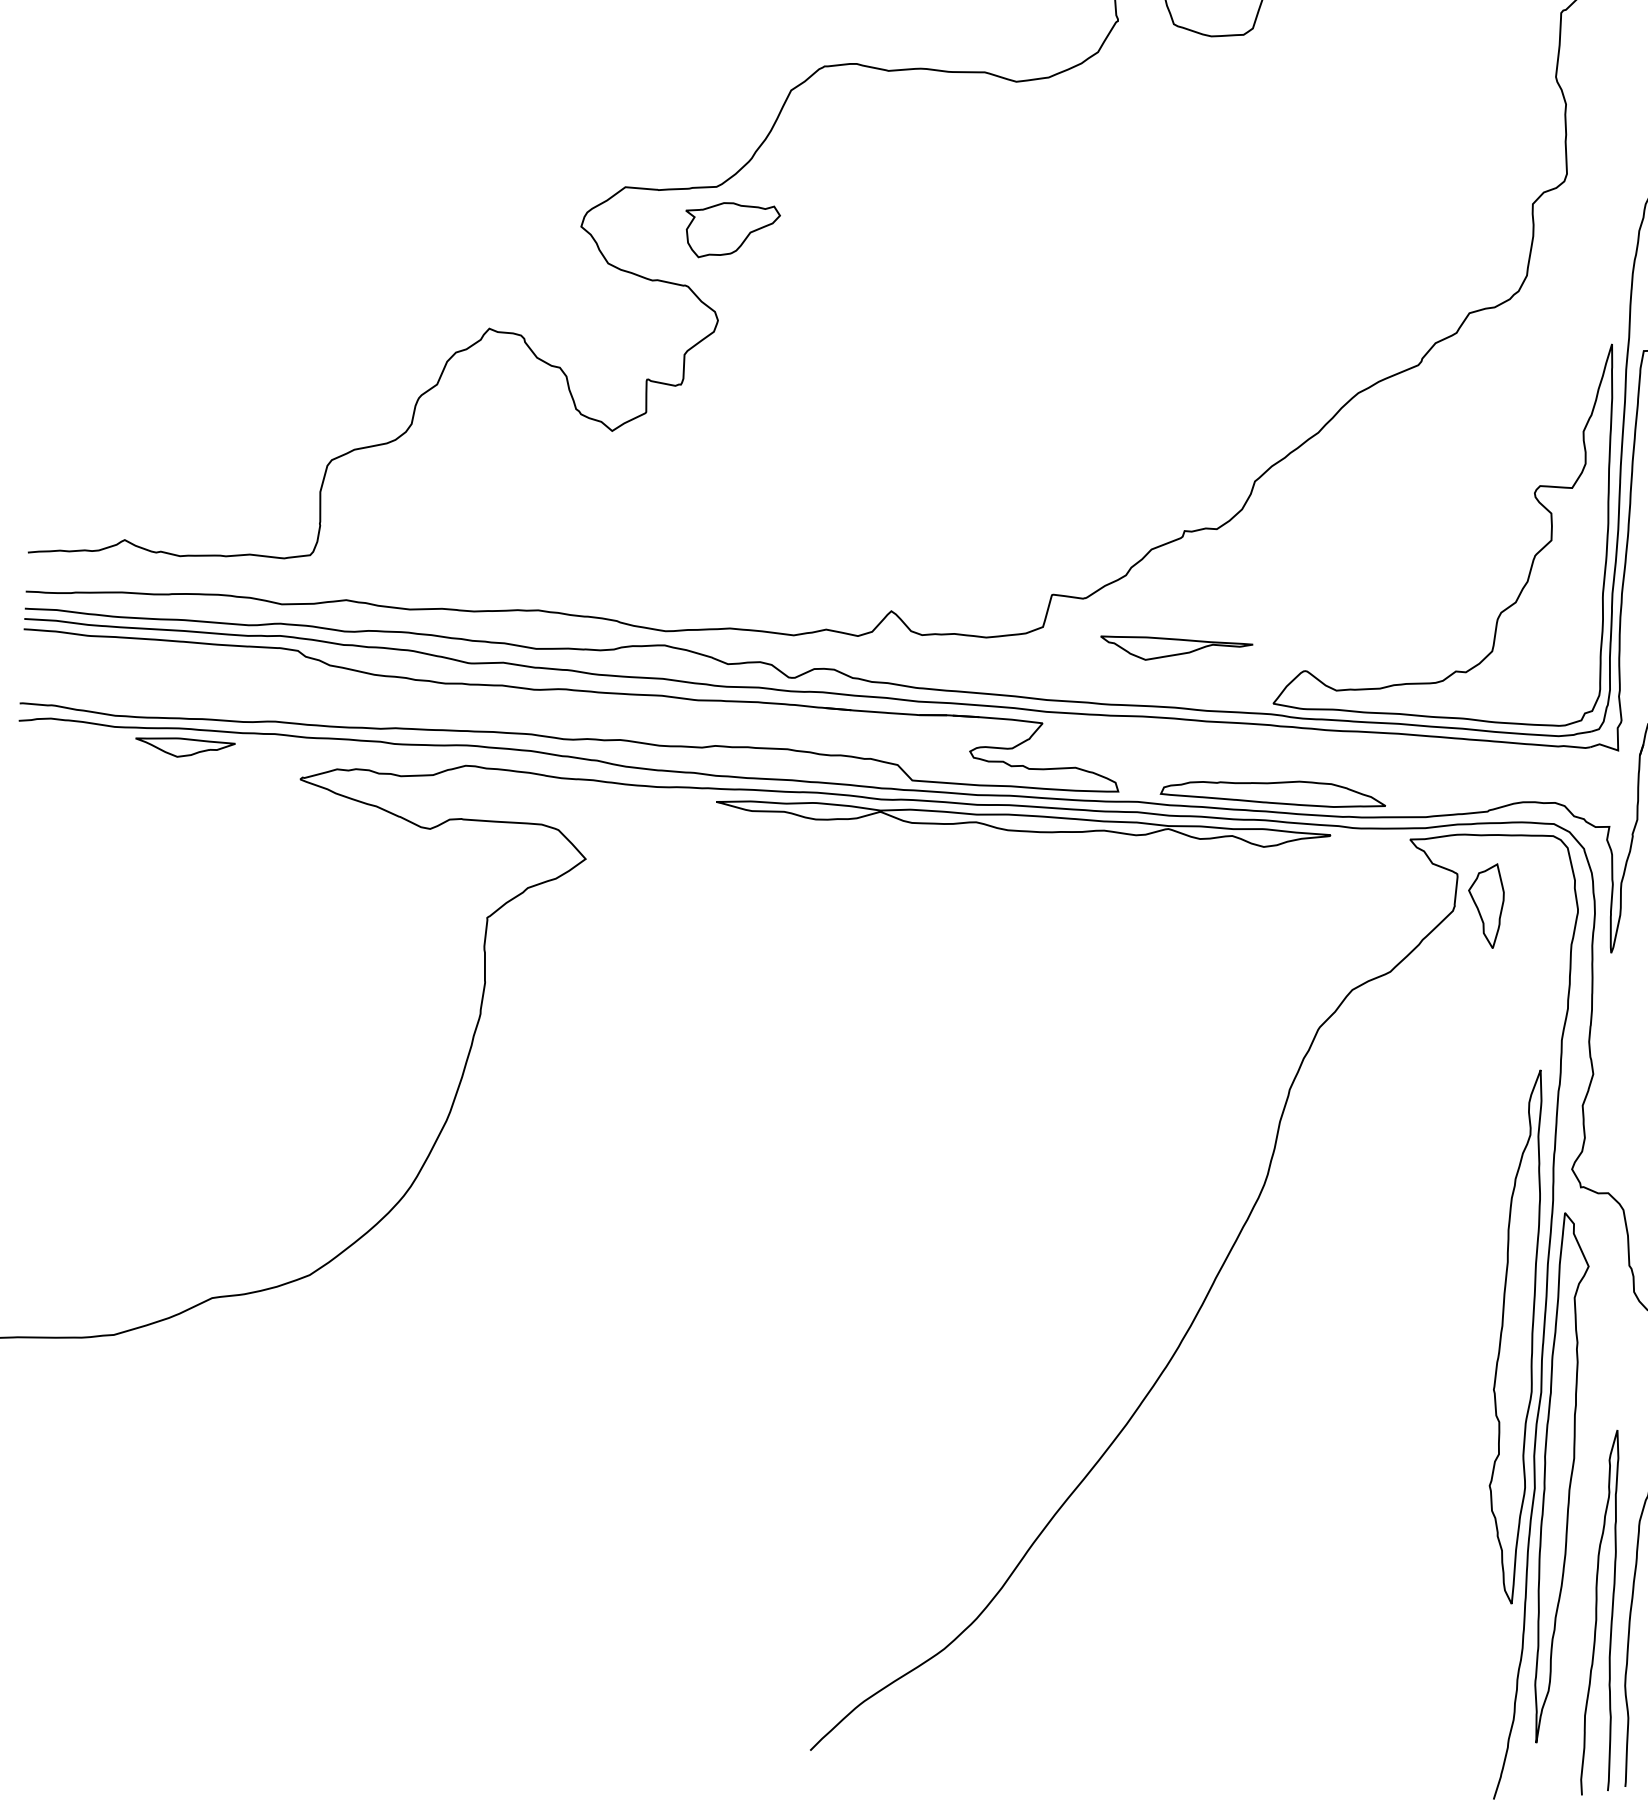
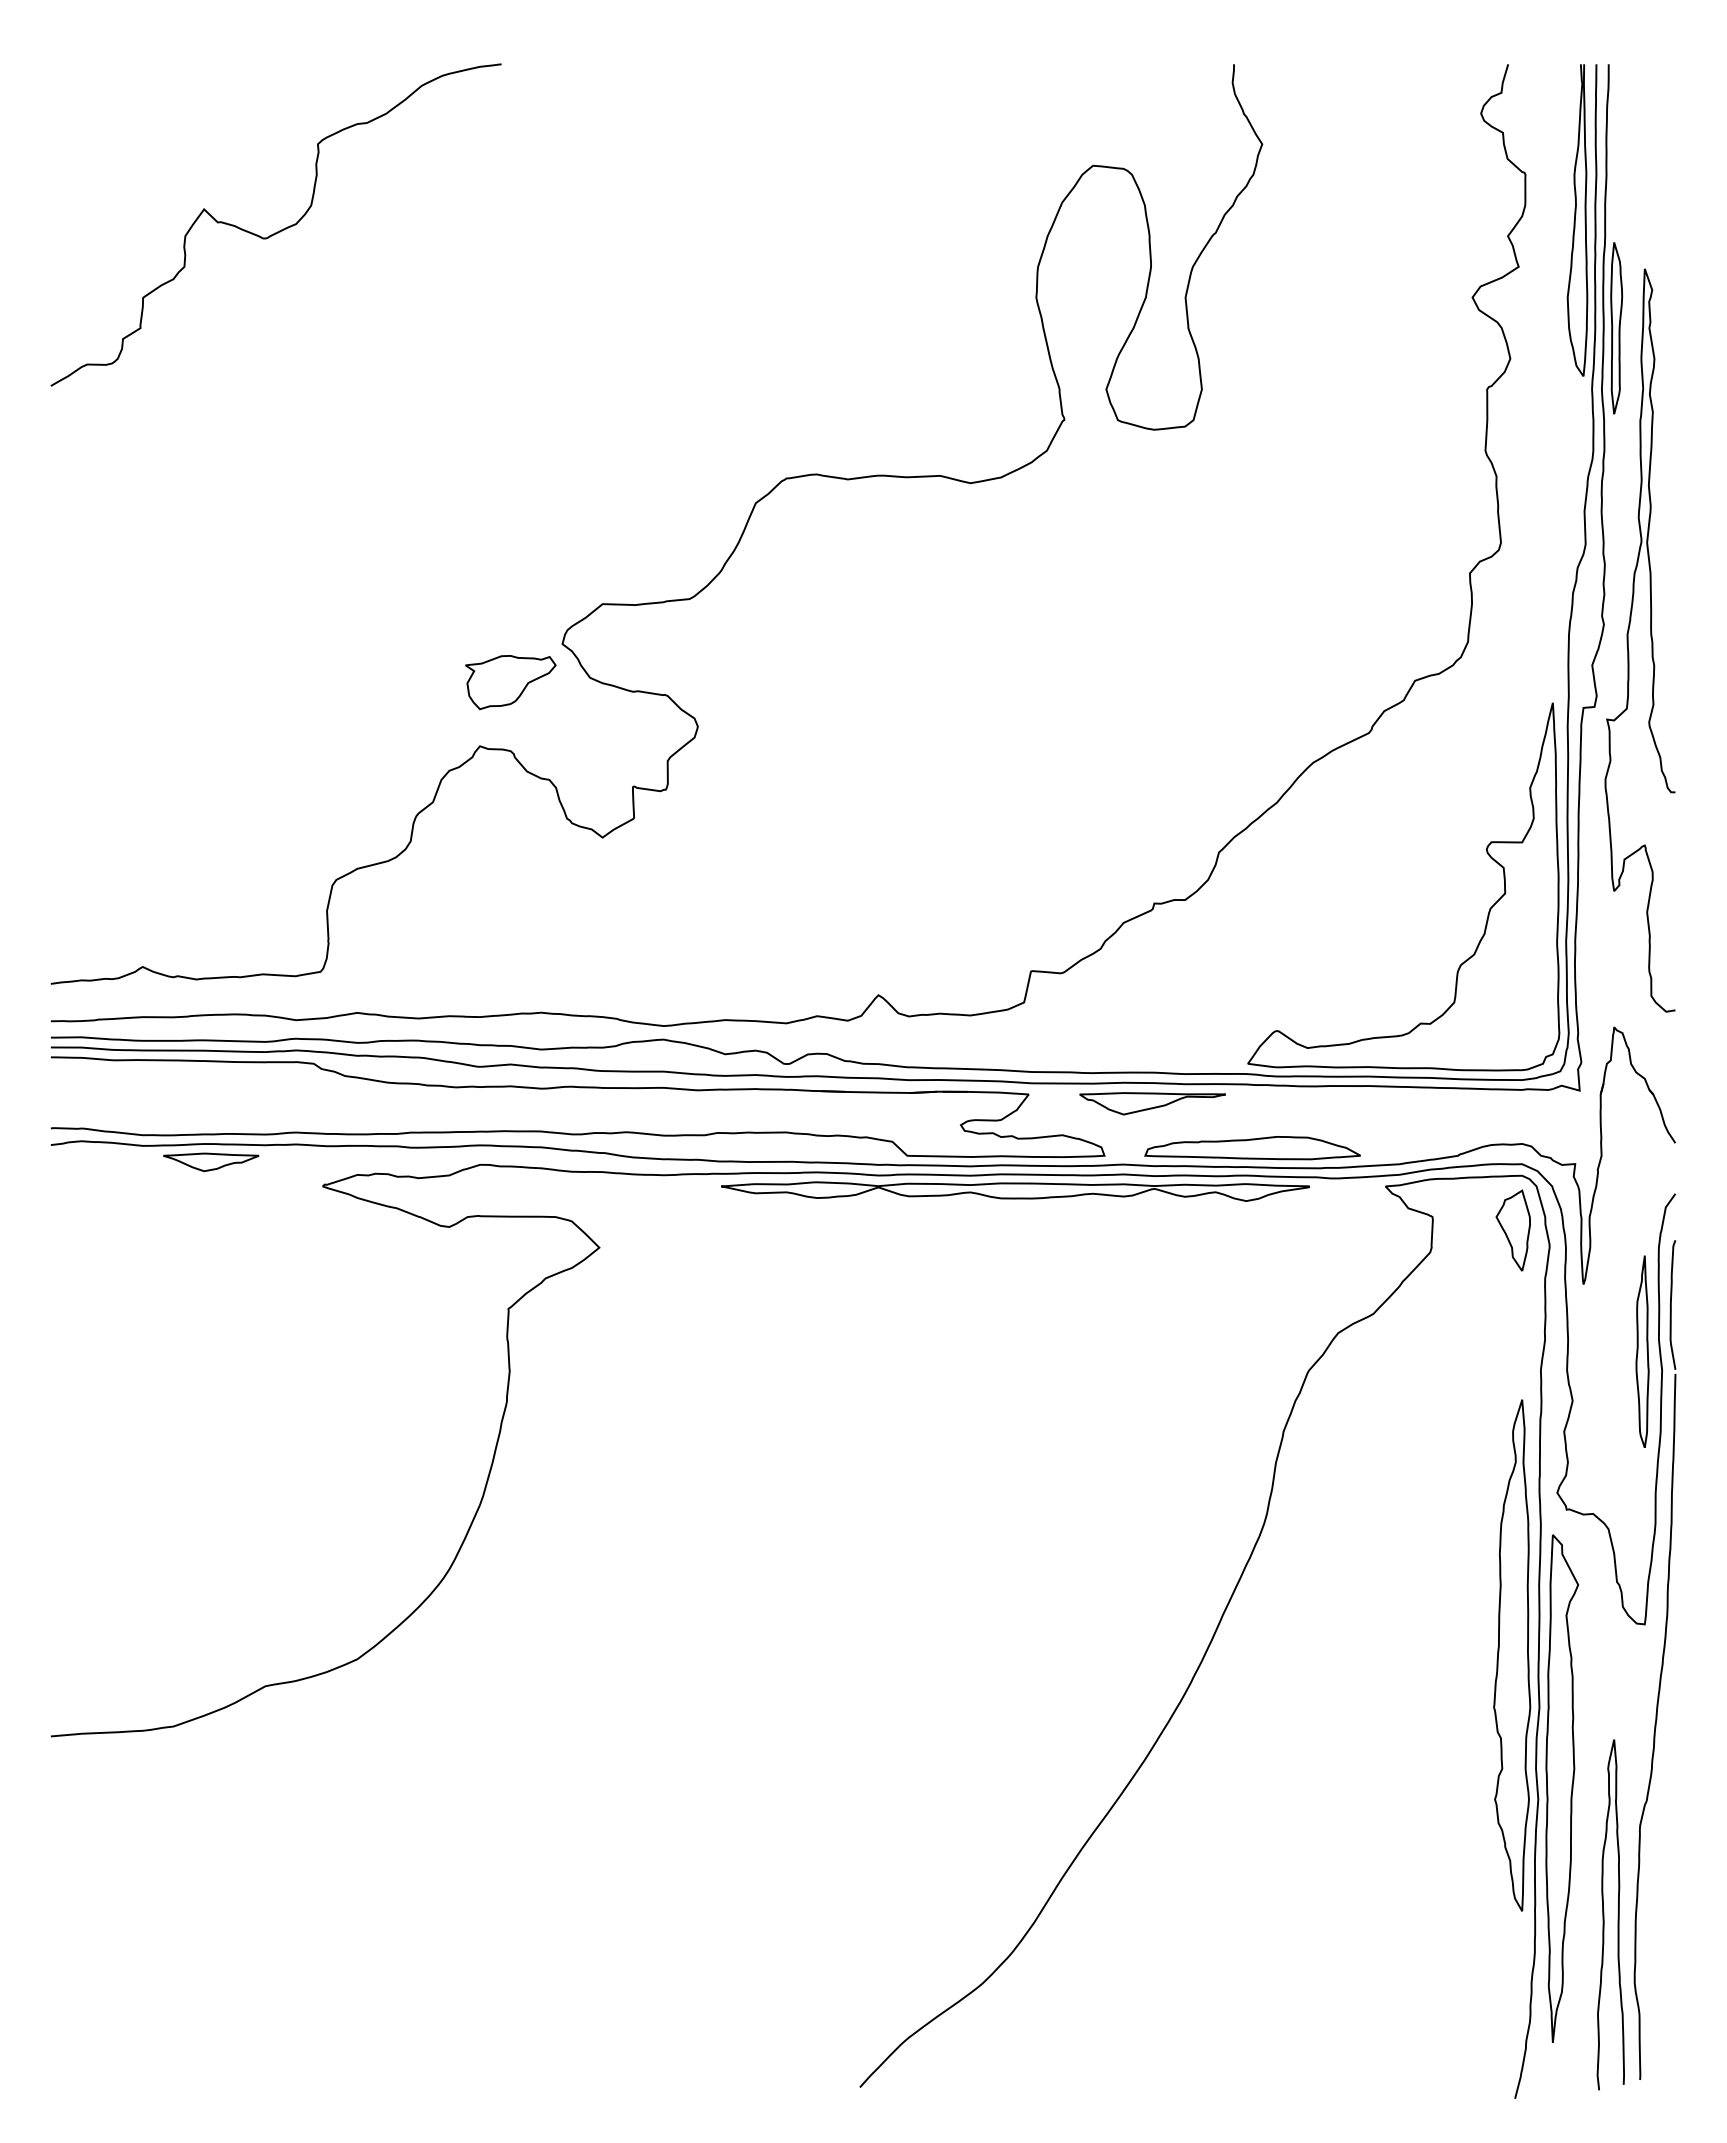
part: (731, 231) -> (510, 682), moved
part: (1176, 649) -> (1152, 1103), moved
part: (1484, 905) -> (1512, 1230), moved

